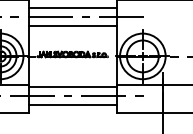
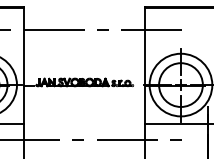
line: (72, 7) -> (84, 17), removed
line: (72, 25) -> (84, 42), removed
line: (72, 87) -> (84, 127), removed
line: (72, 105) -> (84, 152), removed

